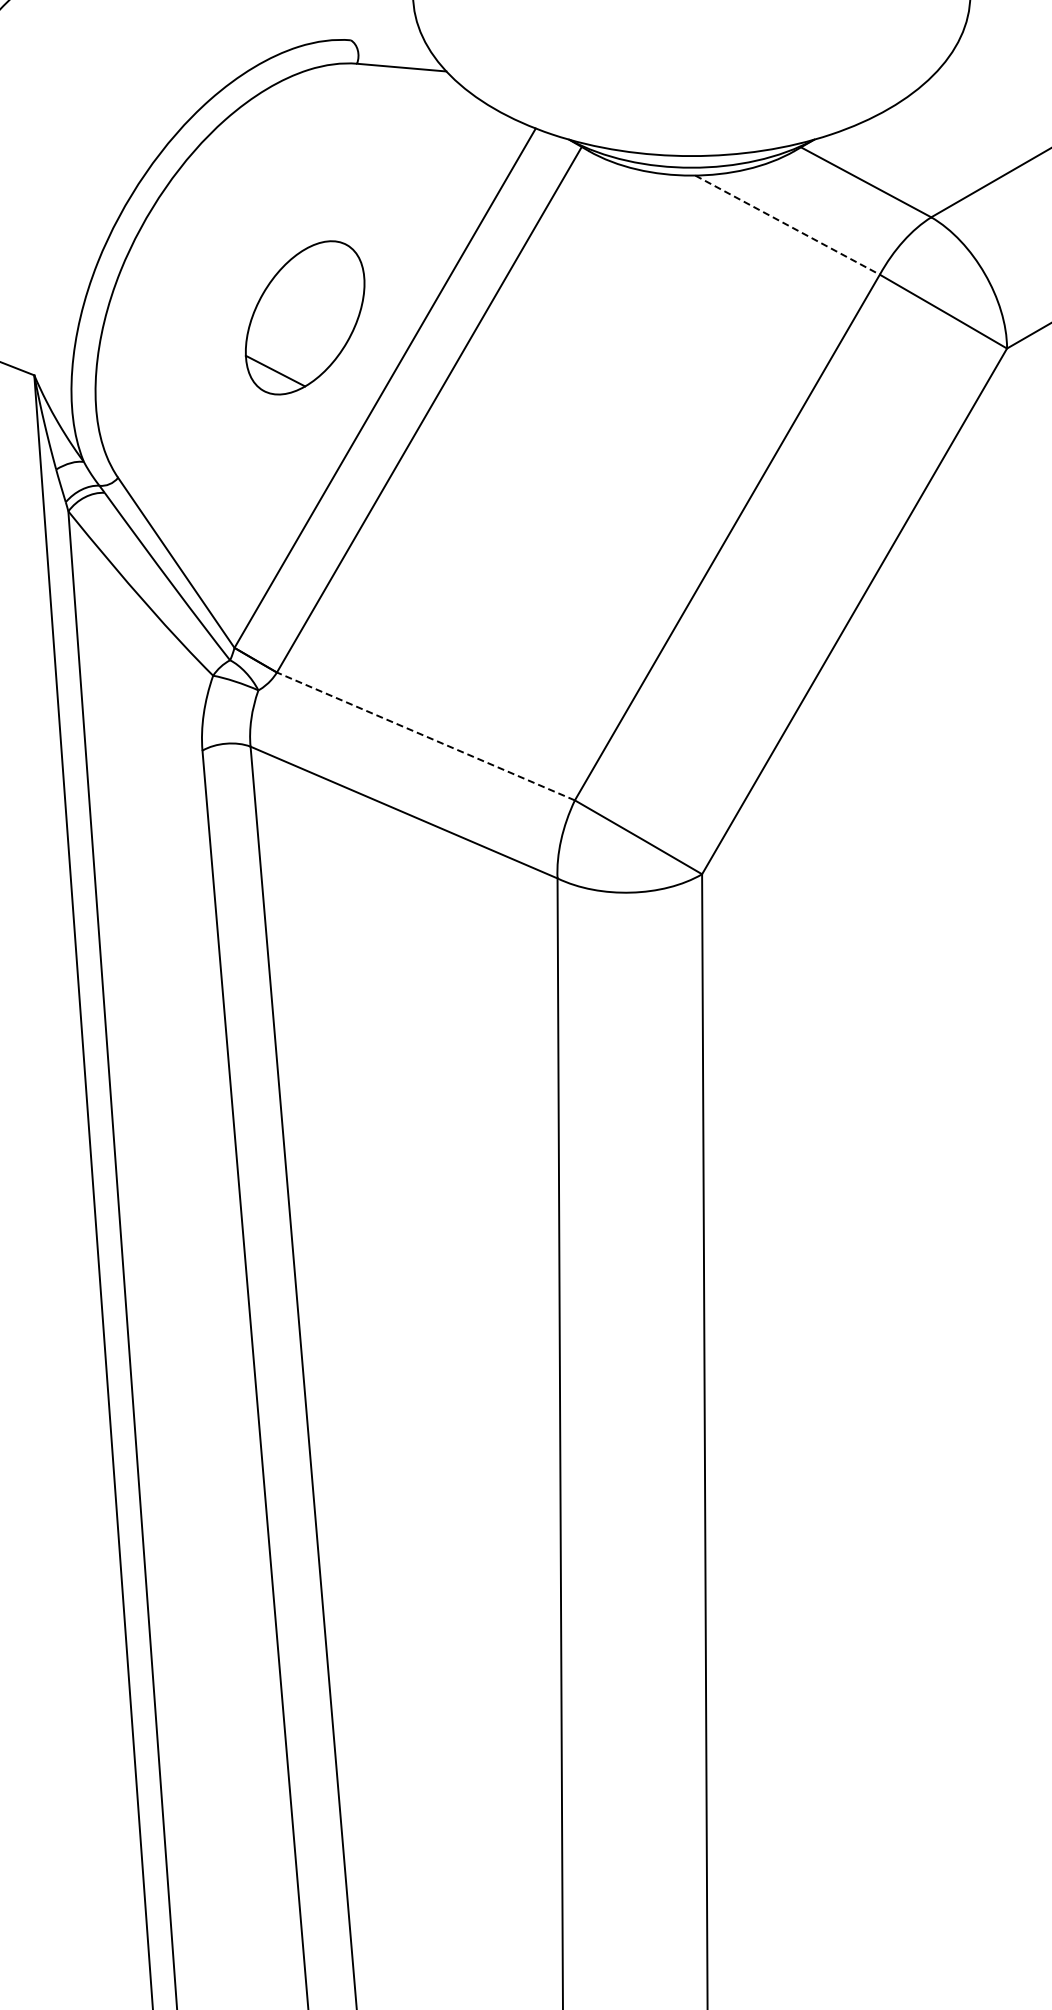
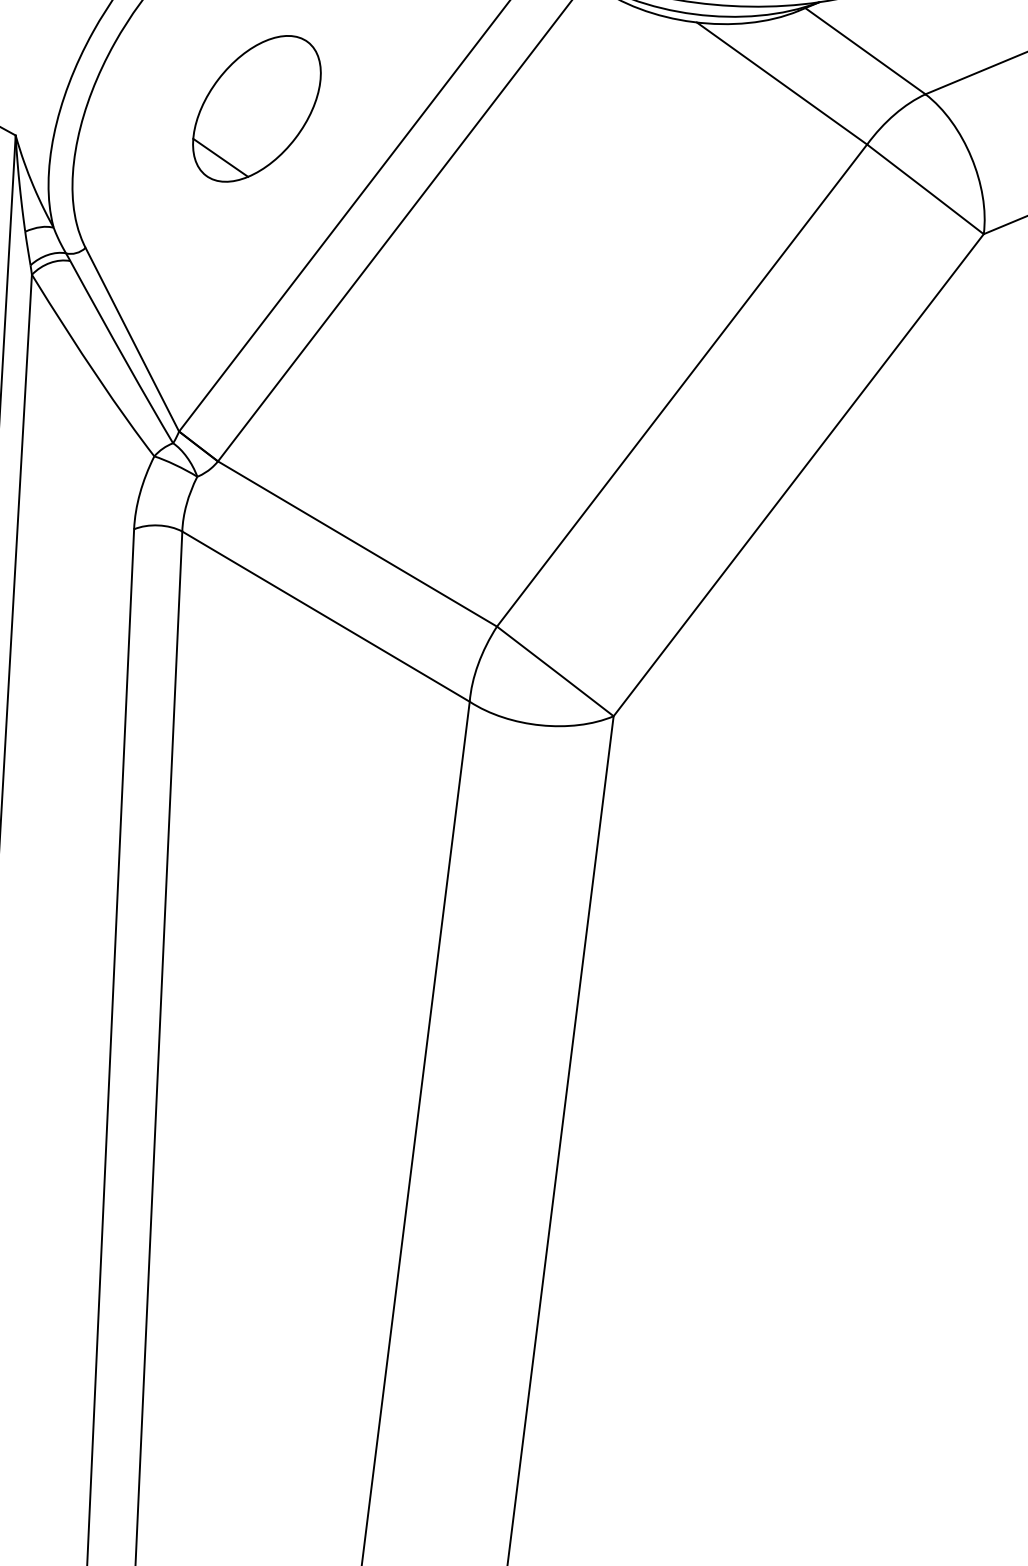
line: (787, 225) -> (781, 83), dashed -> solid
part: (304, 317) -> (256, 108), moved
line: (425, 736) -> (357, 543), dashed -> solid

